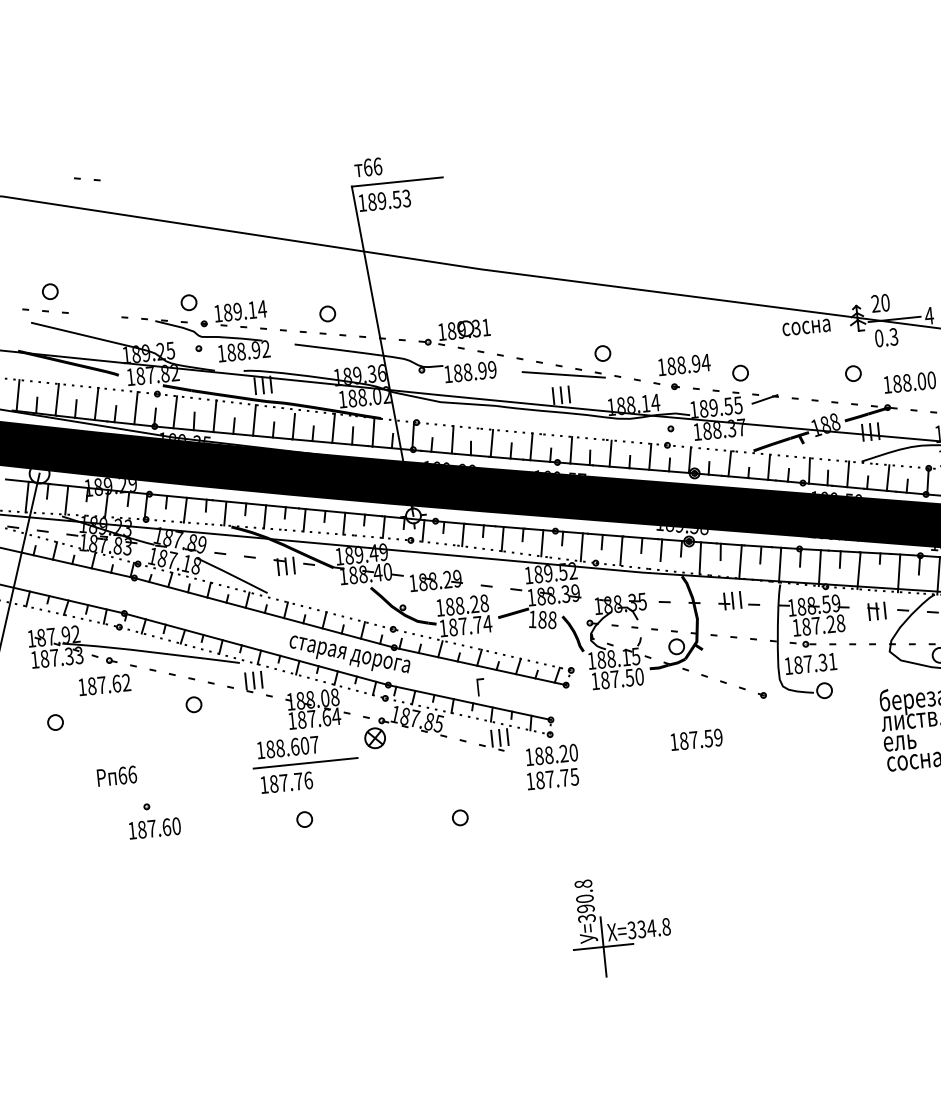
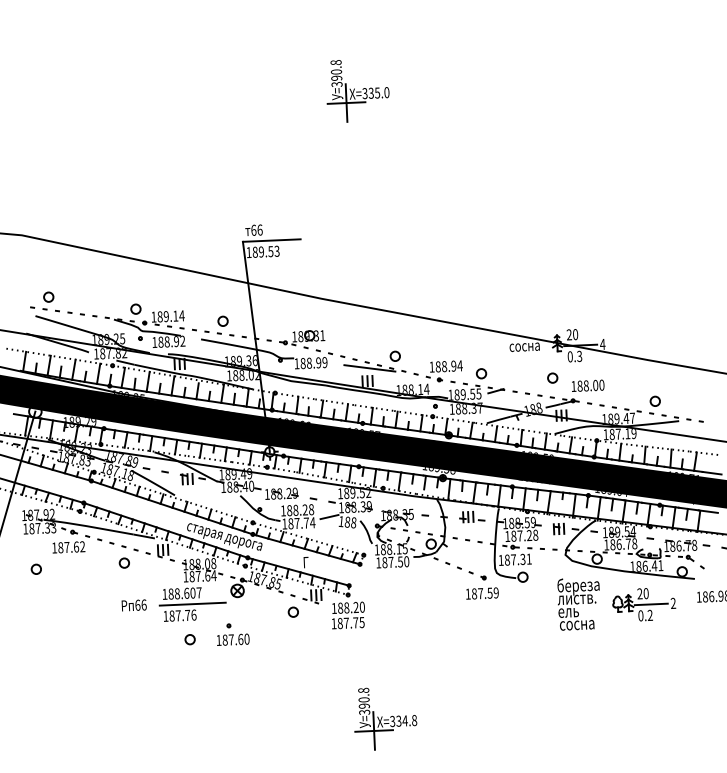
part: (86, 179) -> (75, 313), moved
text: (696, 739) -> (482, 593), moved
text: (115, 776) -> (133, 605), moved
circle: (458, 816) -> (292, 611), moved
part: (154, 820) -> (233, 634), moved

